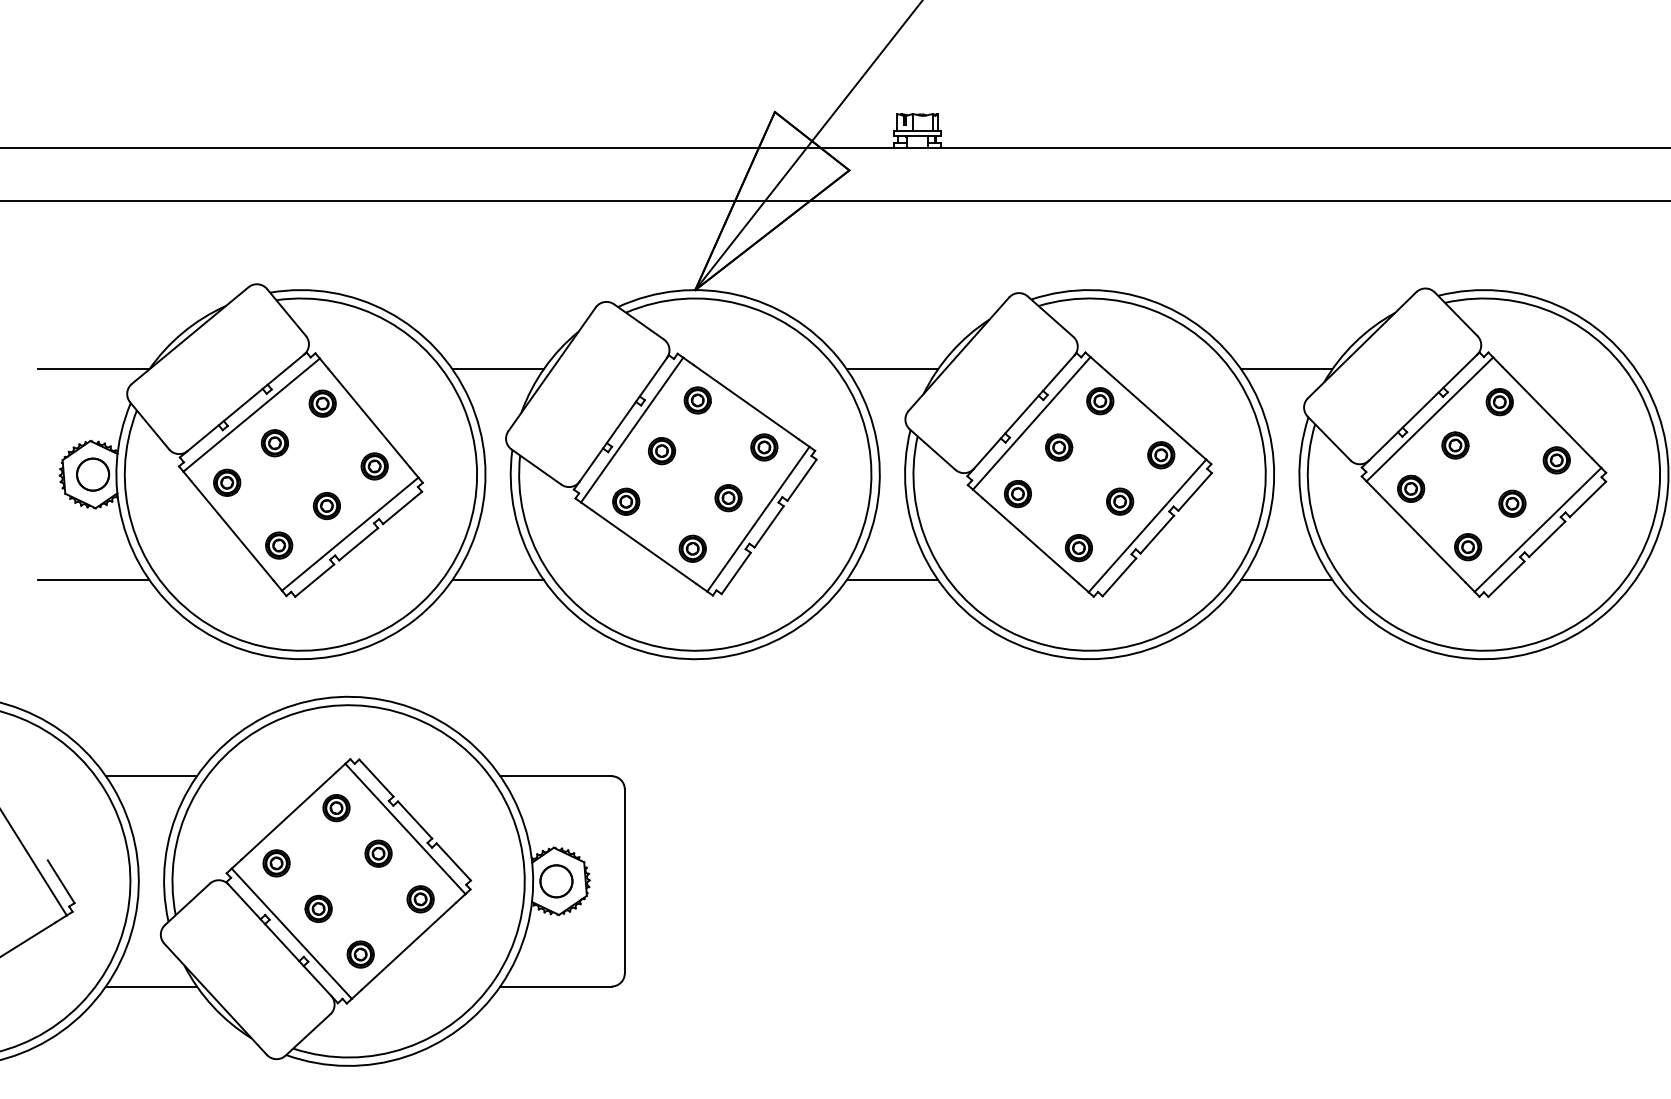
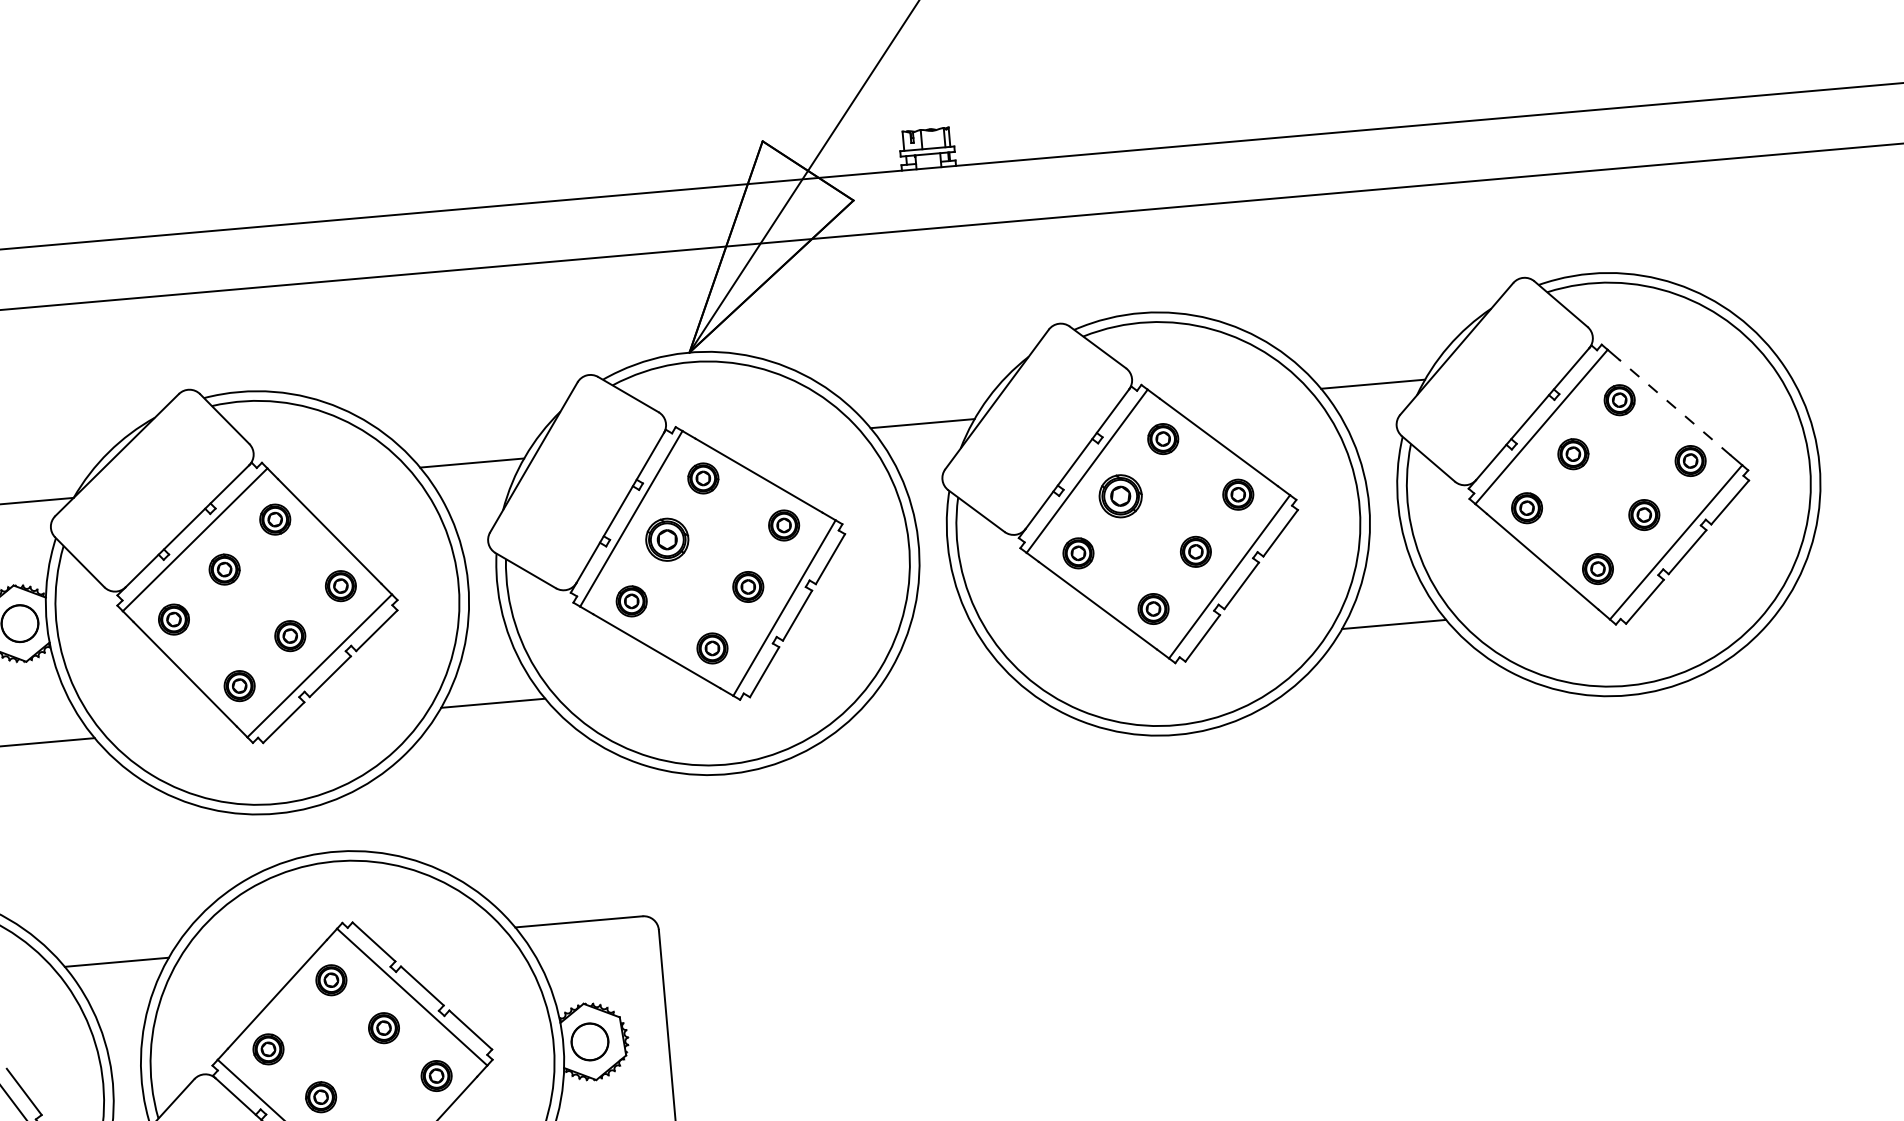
line: (1546, 412) -> (1674, 407), solid -> dashed
part: (1059, 447) -> (1121, 496), size x1.4
part: (662, 451) -> (668, 540), size x1.4
line: (891, 579) -> (942, 663), removed

